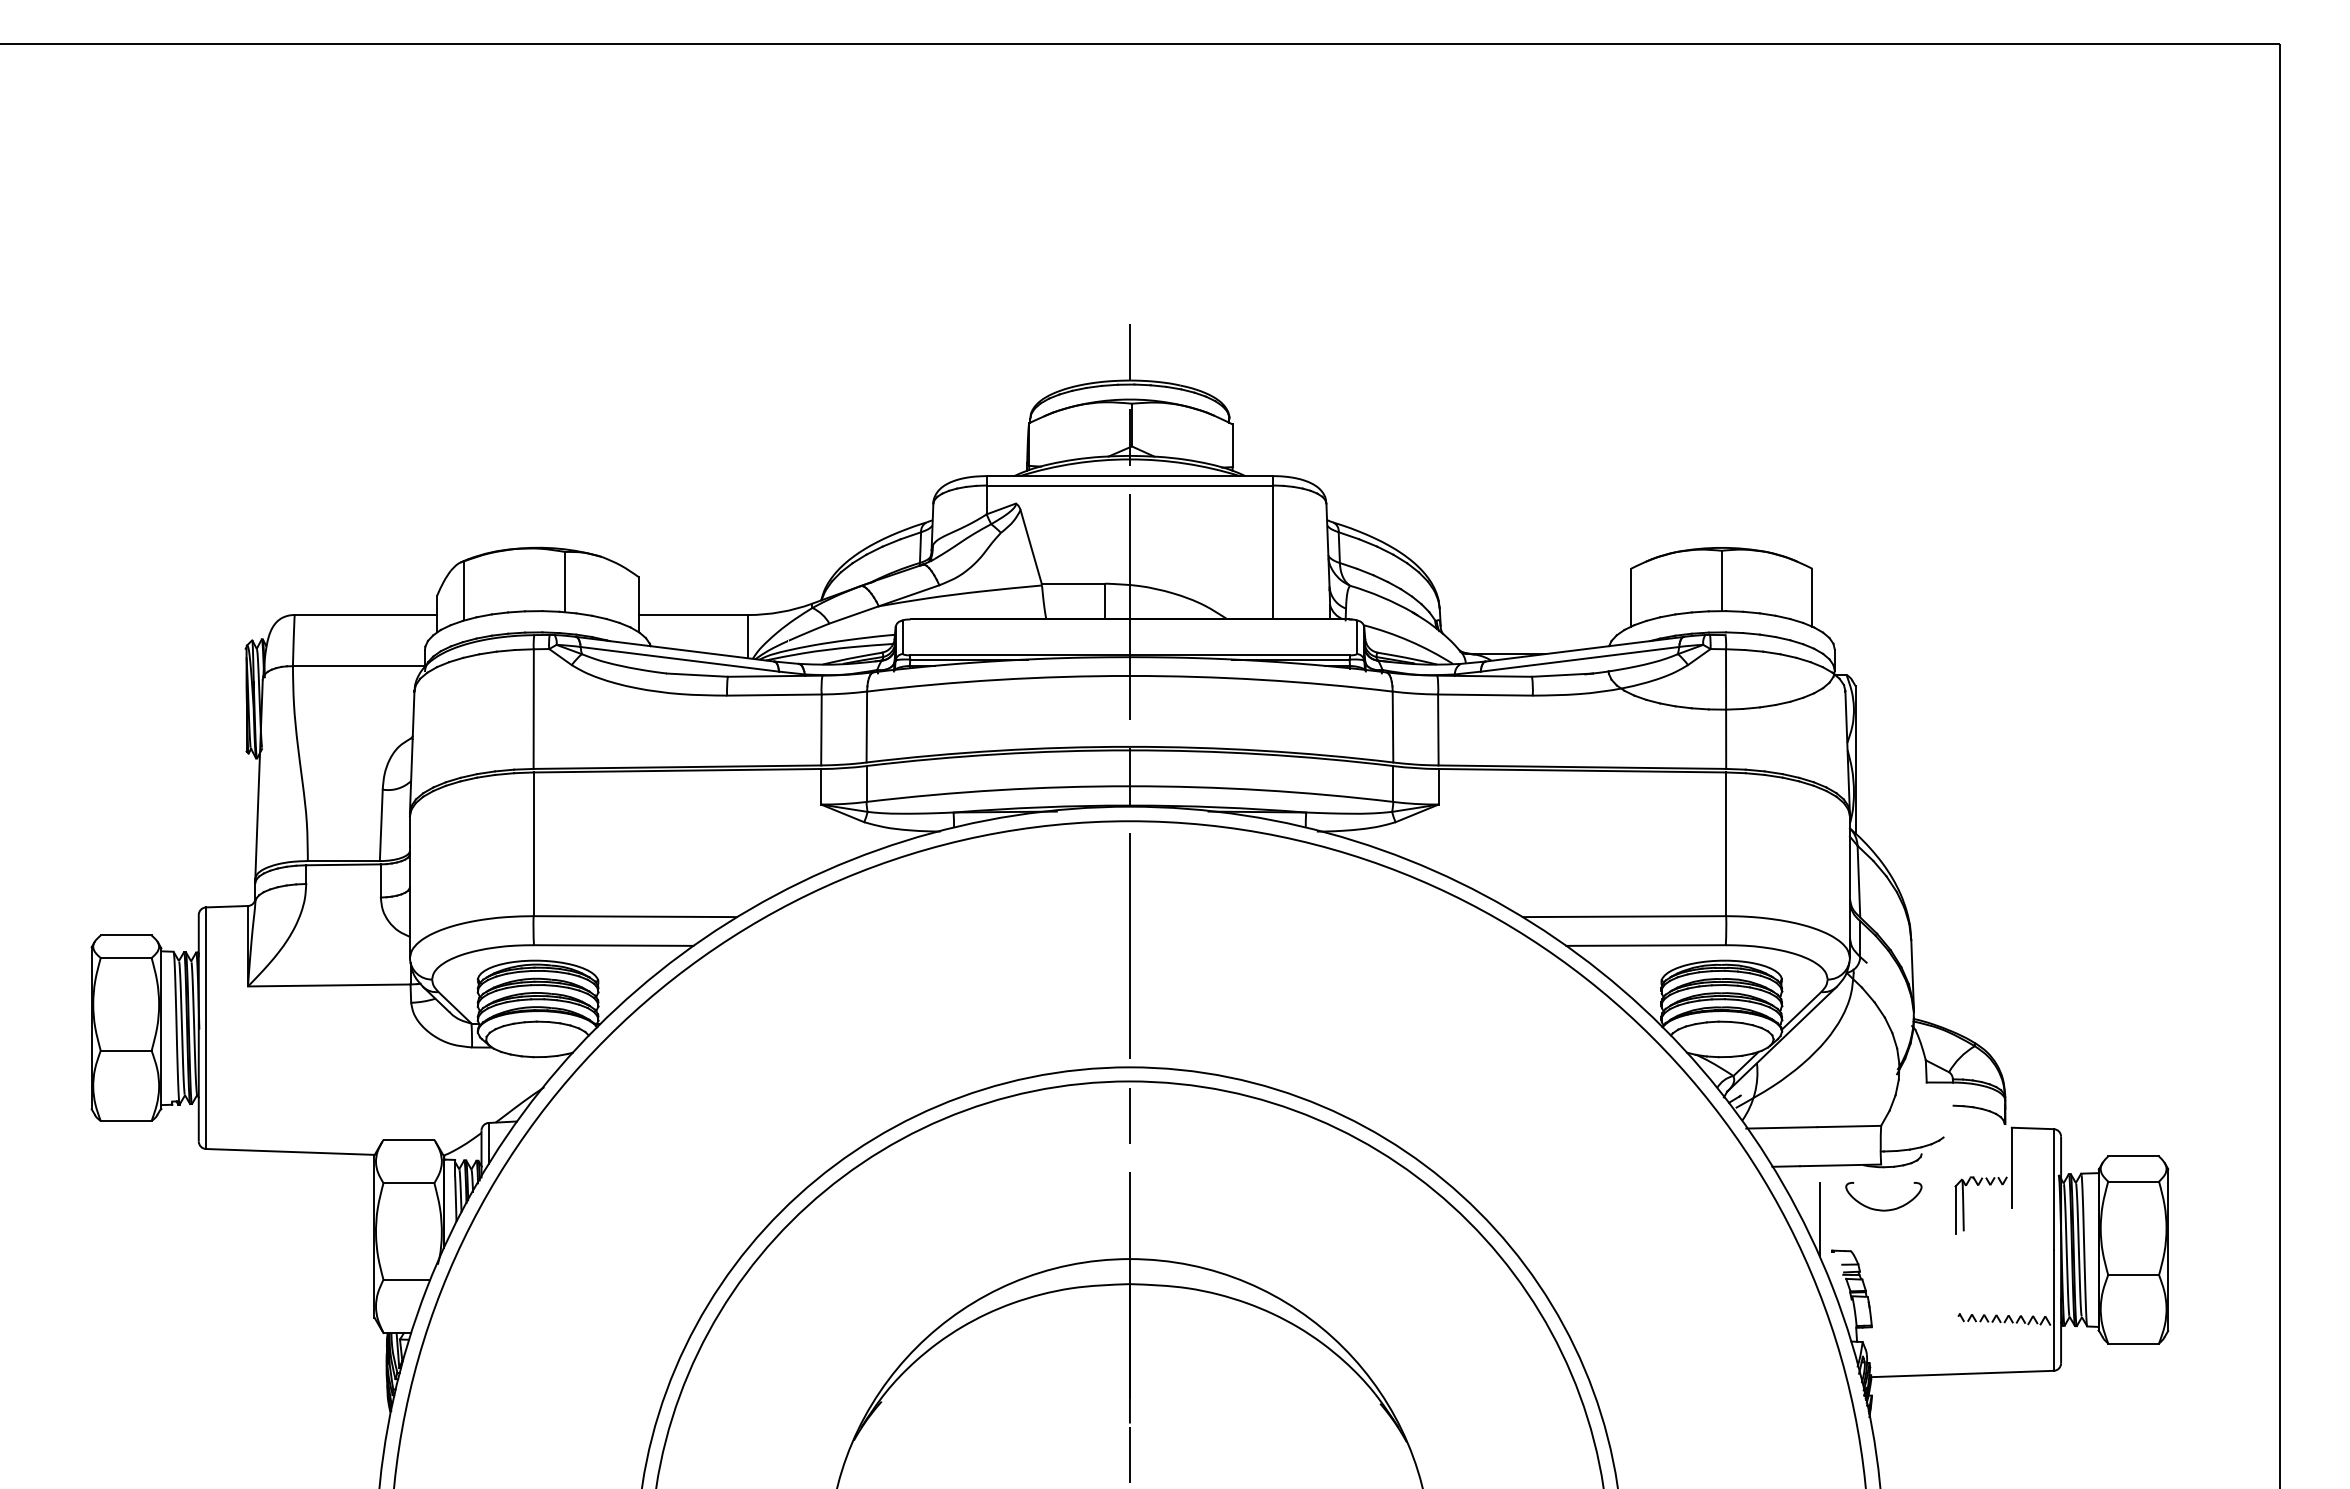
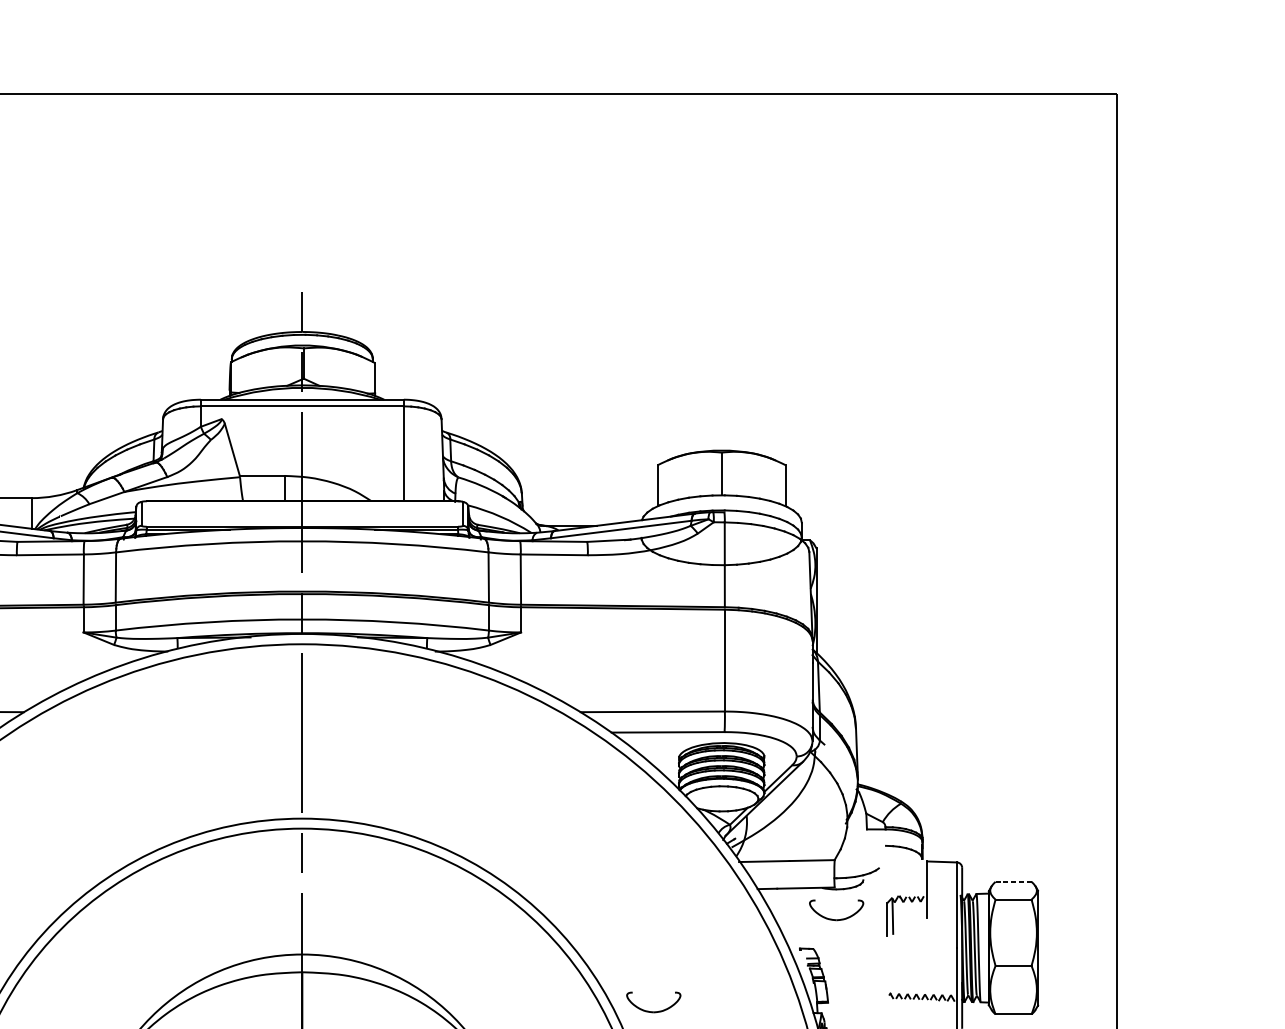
line: (2134, 1156) -> (1014, 881), solid -> dashed
line: (1819, 1219) -> (790, 926), removed
part: (1625, 1339) -> (653, 1011), added

